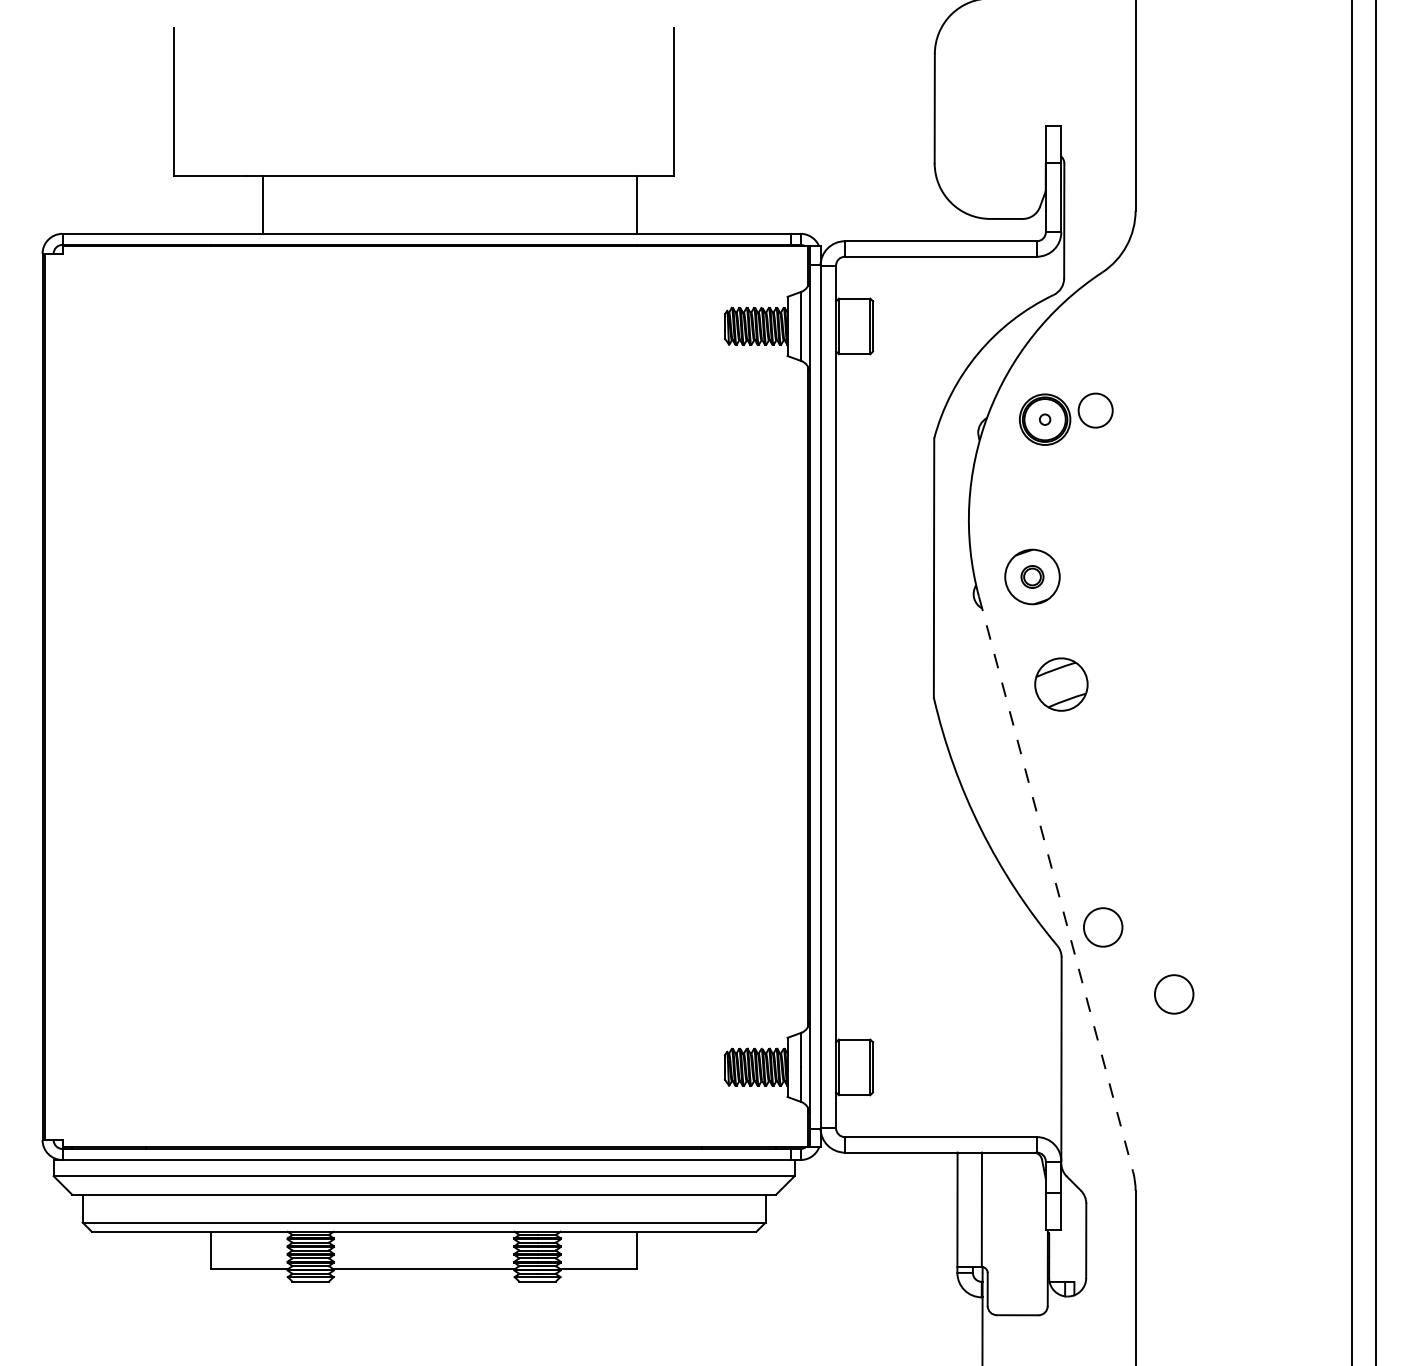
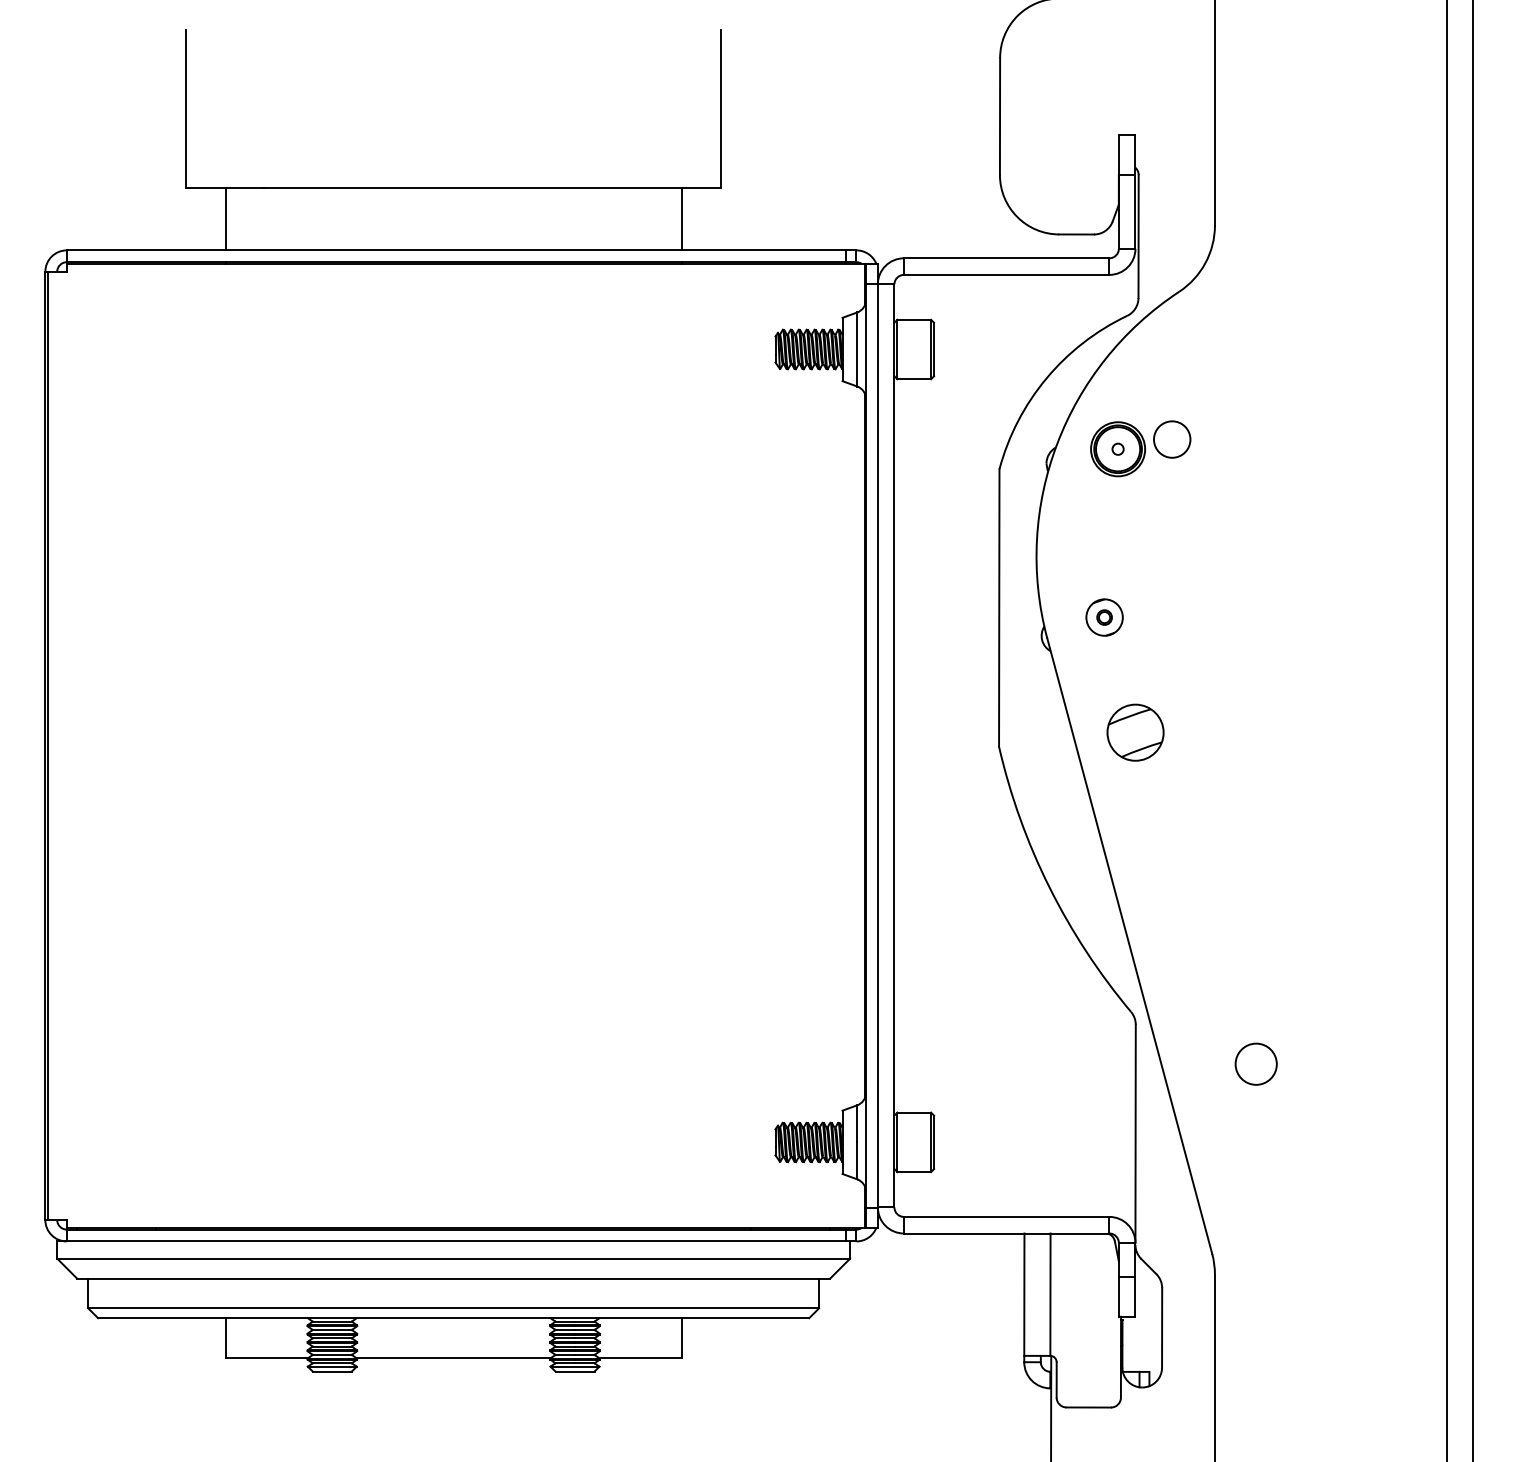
line: (263, 204) -> (226, 219), moved
part: (1032, 576) -> (1104, 617), size x0.62
line: (1056, 884) -> (1130, 946), dashed -> solid
circle: (1103, 927) -> (1180, 992), removed

